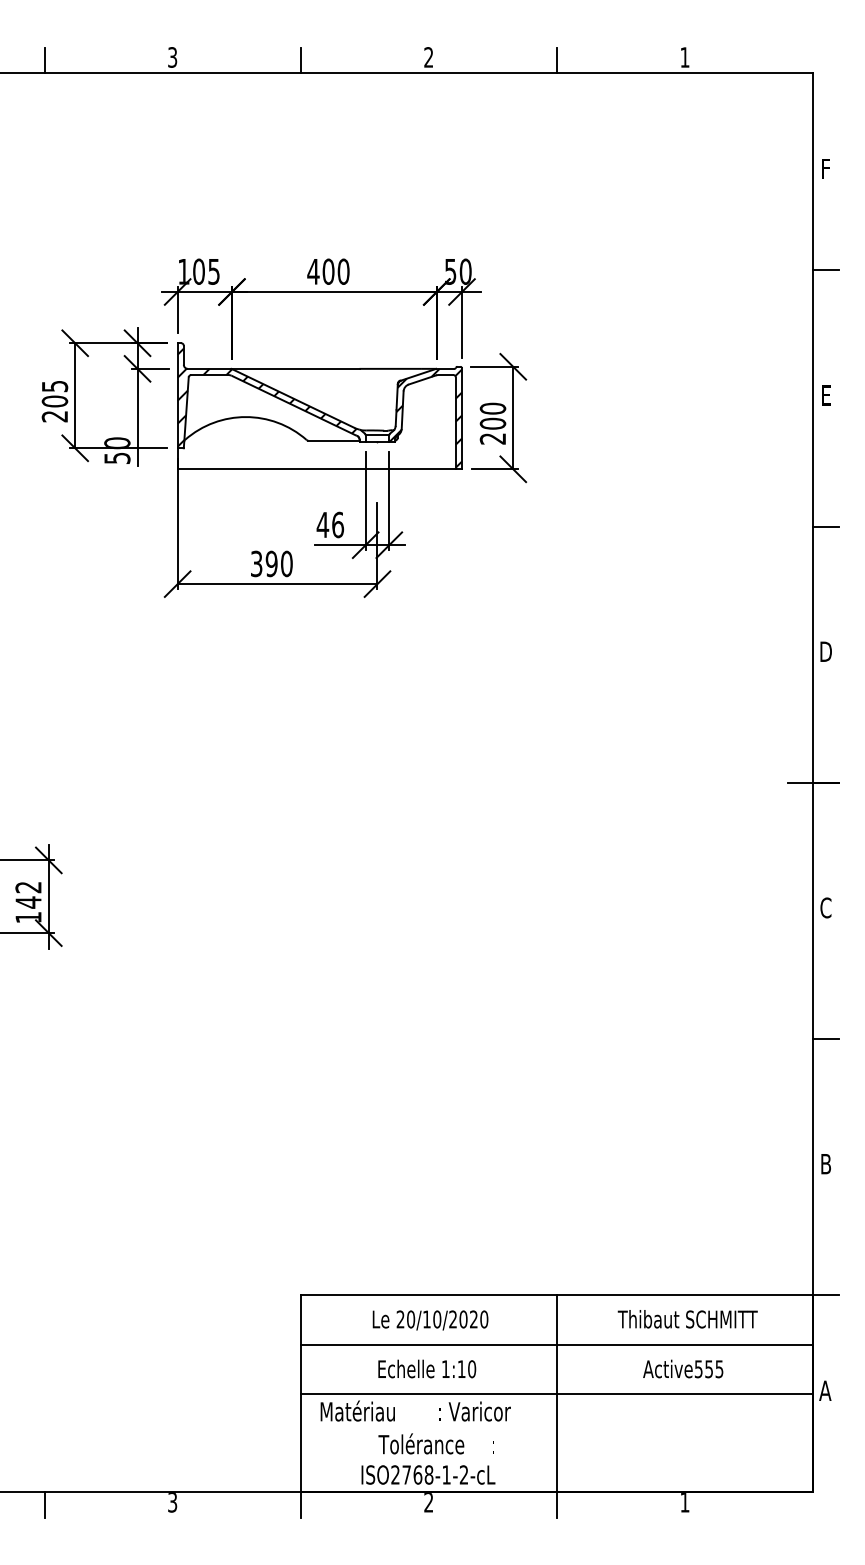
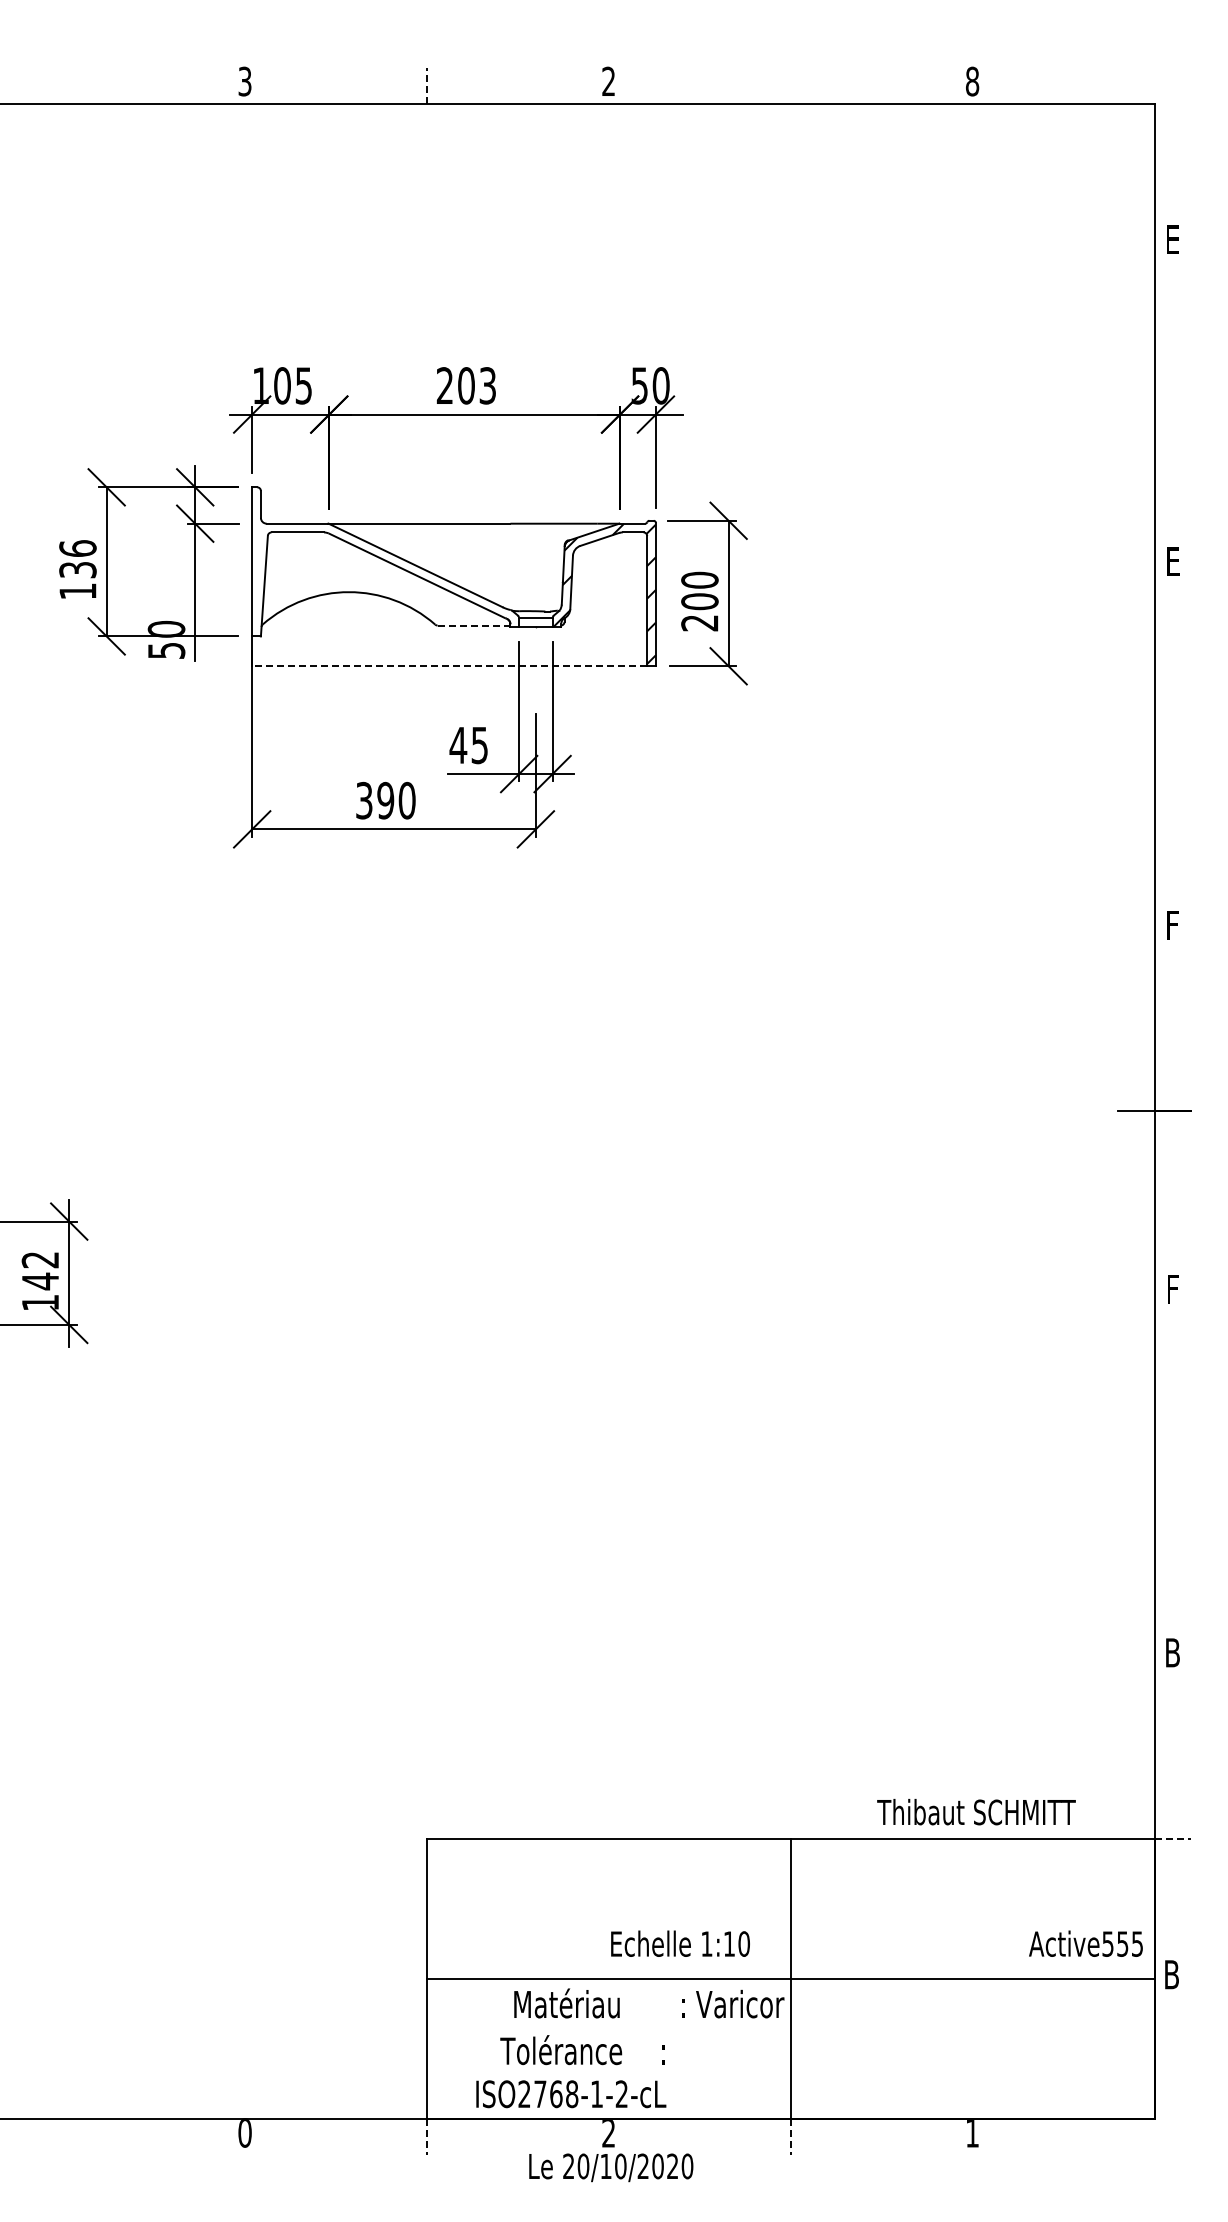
text: (684, 57) -> (972, 81), 1 -> 8
line: (44, 60) -> (63, 85), removed
line: (301, 60) -> (427, 85), solid -> dashed
line: (557, 60) -> (791, 85), removed
text: (825, 168) -> (1172, 239), F -> E
line: (825, 270) -> (1172, 384), removed
text: (328, 271) -> (466, 385), 400 -> 203
hatch: (267, 397) -> (379, 564), removed
text: (54, 401) -> (77, 569), 205 -> 136
line: (334, 440) -> (474, 625), solid -> dashed
line: (316, 469) -> (449, 666), solid -> dashed
text: (337, 525) -> (479, 745), 46 -> 45
line: (825, 526) -> (1172, 747), removed
text: (825, 651) -> (1172, 925), D -> F
text: (825, 908) -> (1172, 1289), C -> F
line: (825, 1039) -> (1172, 1475), removed
line: (826, 1294) -> (1173, 1838), solid -> dashed
text: (687, 1319) -> (976, 1812), moved
text: (430, 1320) -> (611, 2167), moved
line: (556, 1344) -> (790, 1908), removed
text: (427, 1368) -> (680, 1943), moved
text: (682, 1368) -> (1085, 1943), moved
text: (825, 1390) -> (1171, 1974), A -> B
text: (415, 1411) -> (649, 2003), moved
text: (428, 1458) -> (571, 2071), moved
text: (172, 1502) -> (244, 2133), 3 -> 0
line: (44, 1504) -> (63, 2136), removed
line: (301, 1505) -> (427, 2137), solid -> dashed
line: (557, 1505) -> (791, 2137), solid -> dashed

